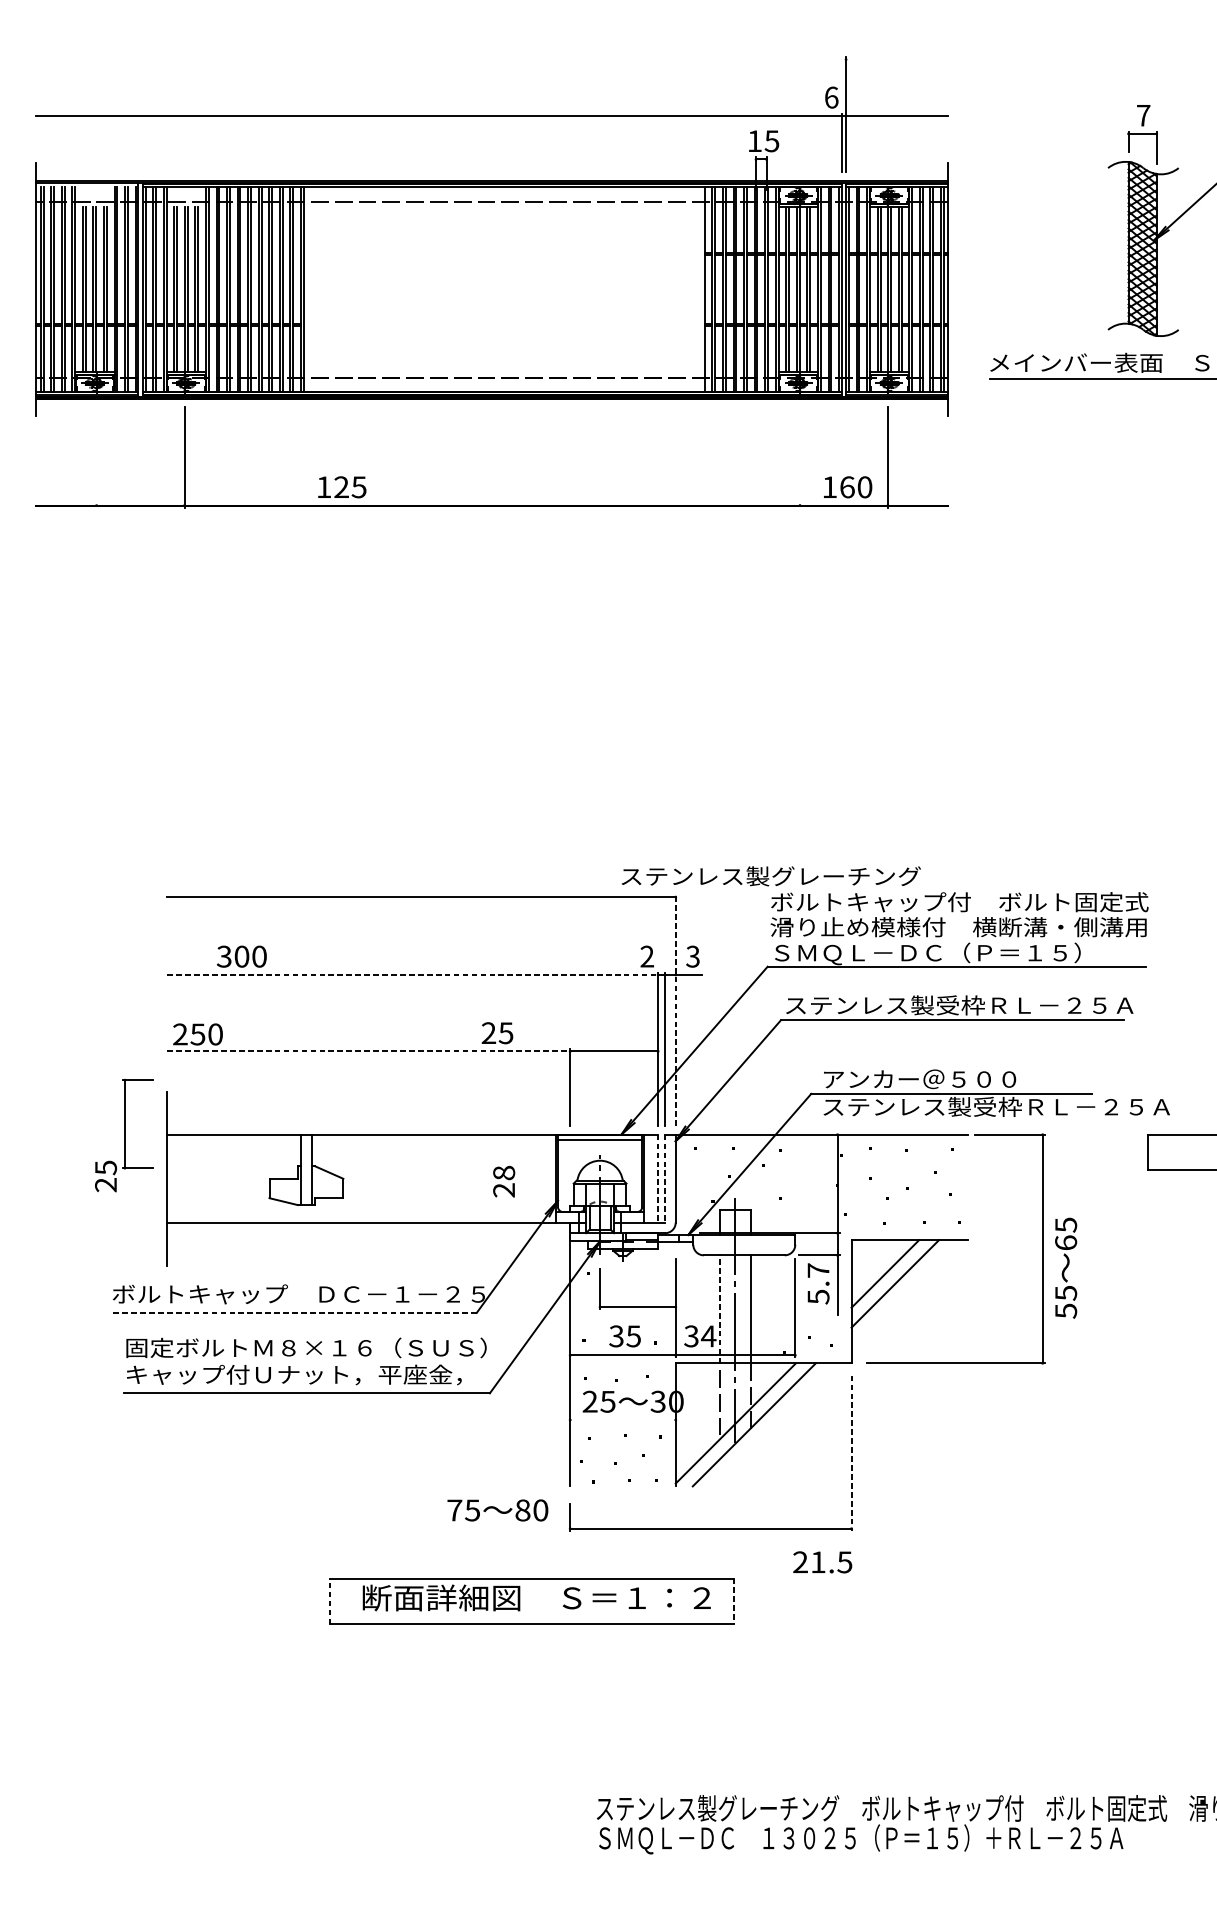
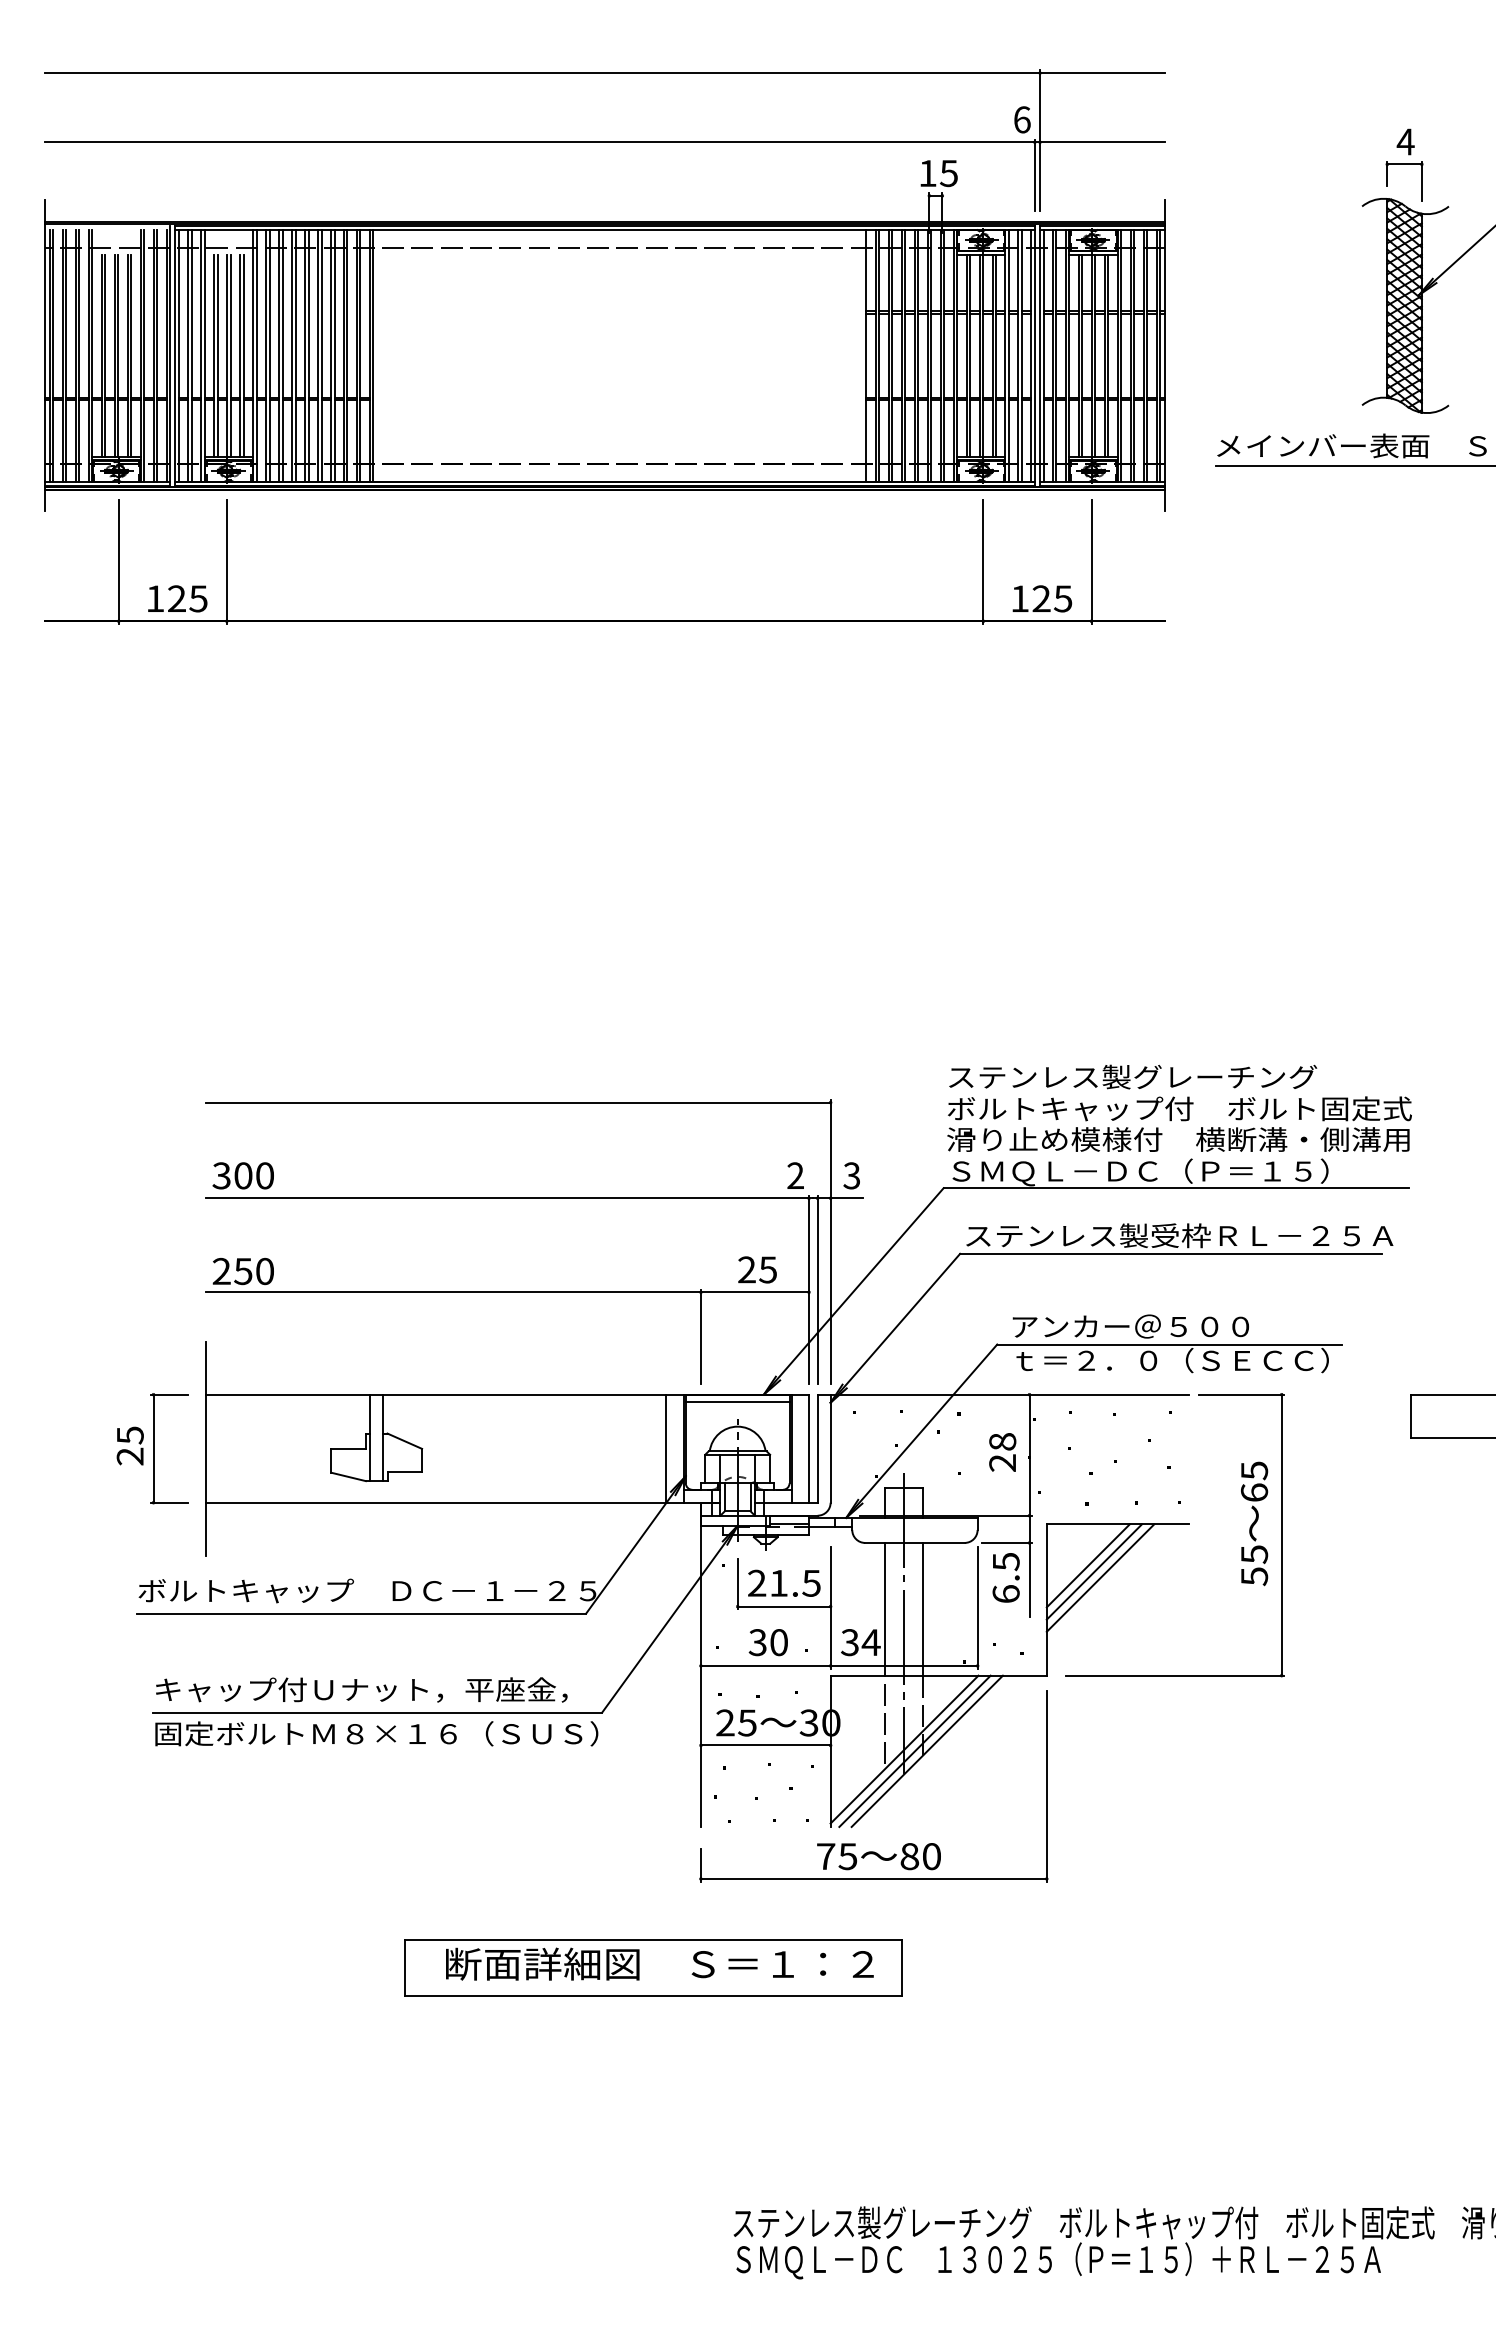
line: (491, 59) -> (604, 73), added
text: (1143, 115) -> (1405, 141), 7 -> 4
line: (96, 456) -> (118, 561), added
line: (800, 456) -> (983, 561), added
text: (342, 487) -> (177, 598), moved
text: (856, 487) -> (1052, 598), 160 -> 125
text: (771, 875) -> (1133, 1076), moved
text: (241, 956) -> (242, 1175), moved
line: (412, 975) -> (507, 1198), dashed -> solid
line: (675, 1010) -> (830, 1241), dashed -> solid
text: (497, 1032) -> (757, 1269), moved
line: (368, 1051) -> (453, 1292), dashed -> solid
text: (996, 1106) -> (1225, 1360), ステンレス製受枠ＲＬ－２５Ａ -> ｔ＝２．０（ＳＥＣＣ）
part: (125, 1123) -> (154, 1448), moved
line: (542, 1178) -> (666, 1448), added
line: (658, 1179) -> (809, 1449), dashed -> solid
line: (665, 1179) -> (817, 1449), dashed -> solid
text: (503, 1181) -> (1002, 1452), moved
text: (1066, 1267) -> (1254, 1523), moved
line: (889, 1278) -> (1093, 1571), added
text: (817, 1283) -> (1005, 1577), 5.7 -> 6.5
line: (719, 1308) -> (884, 1608), dashed -> solid
line: (294, 1312) -> (361, 1613), dashed -> solid
text: (633, 1336) -> (778, 1642), 35 -> 30
text: (306, 1347) -> (376, 1733), moved
line: (622, 1420) -> (765, 1745), added
line: (743, 1424) -> (914, 1750), added
line: (851, 1453) -> (1046, 1786), dashed -> solid
text: (497, 1510) -> (878, 1856), moved
text: (822, 1561) -> (784, 1582), moved
line: (329, 1600) -> (405, 1967), dashed -> solid
line: (734, 1601) -> (902, 1968), dashed -> solid

